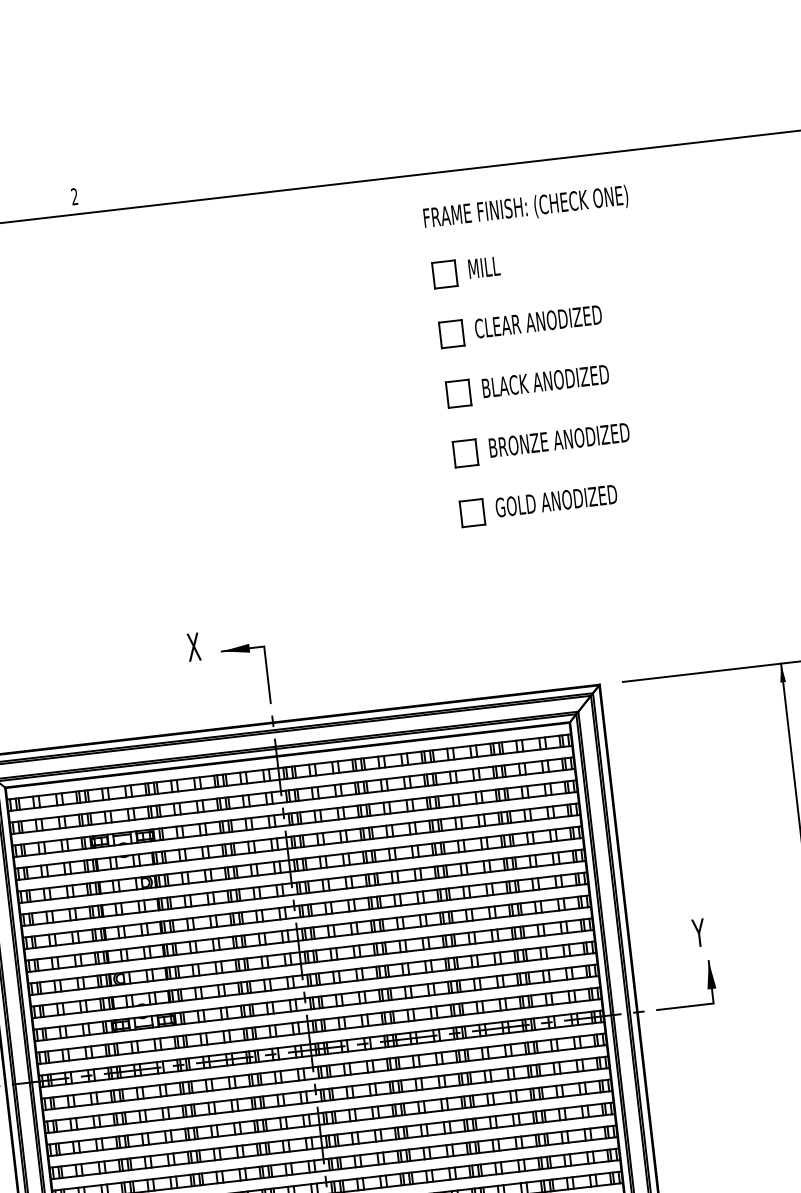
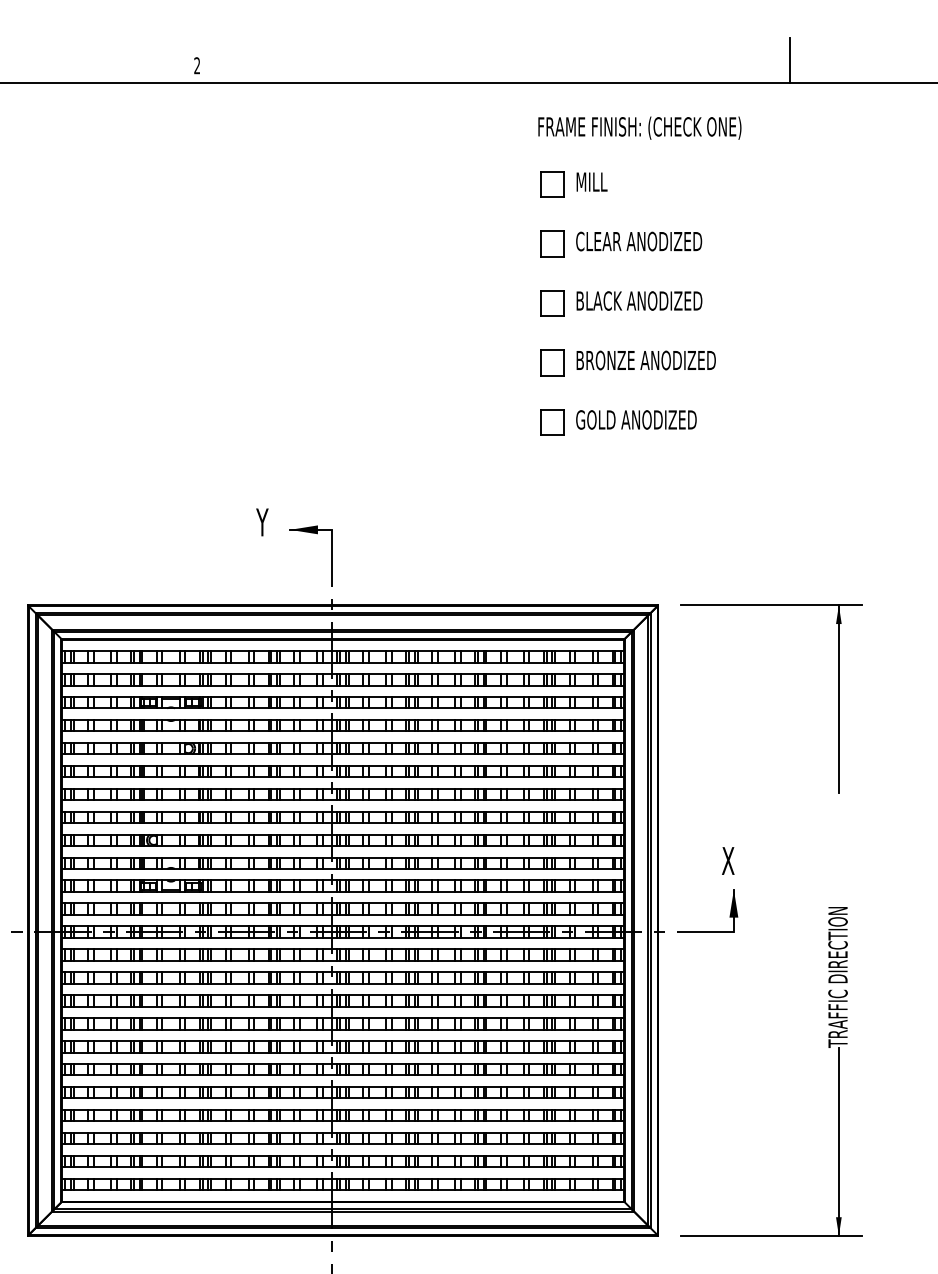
line: (669, 122) -> (790, 60), added
text: (193, 647) -> (262, 522), X -> Y
text: (698, 932) -> (727, 860), Y -> X

